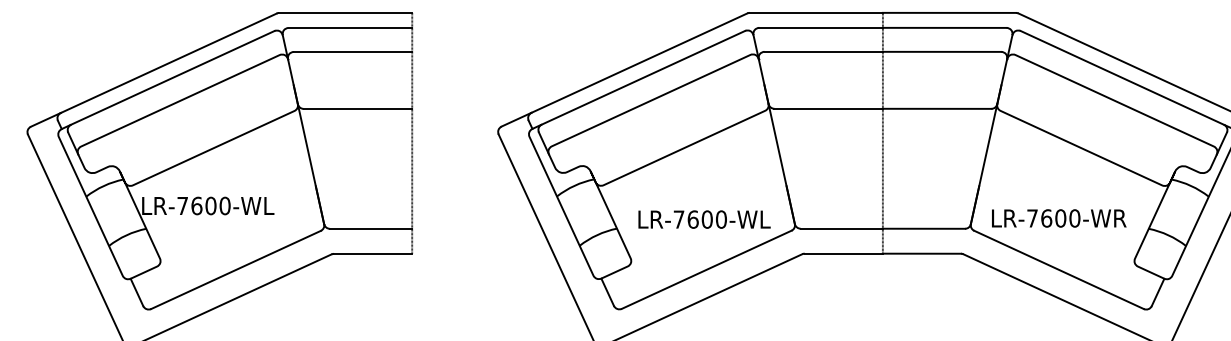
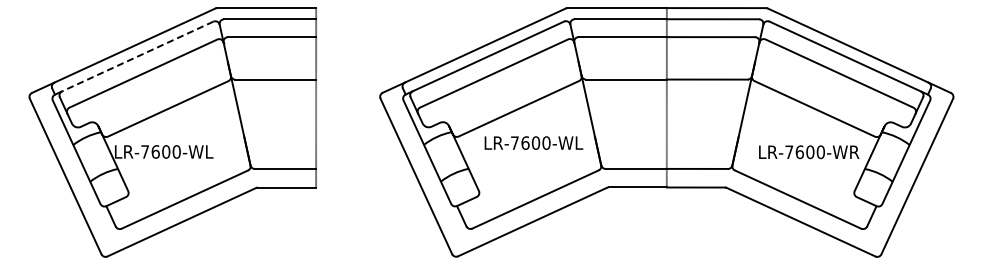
line: (172, 77) -> (137, 56), solid -> dashed
text: (703, 218) -> (533, 142), moved
text: (1059, 218) -> (809, 152), moved

